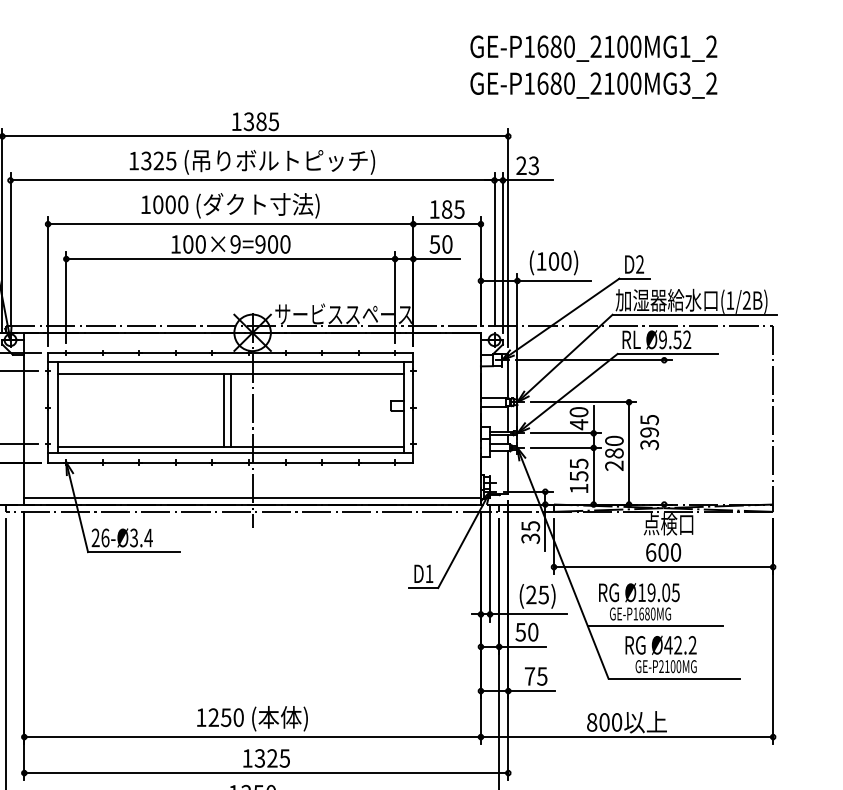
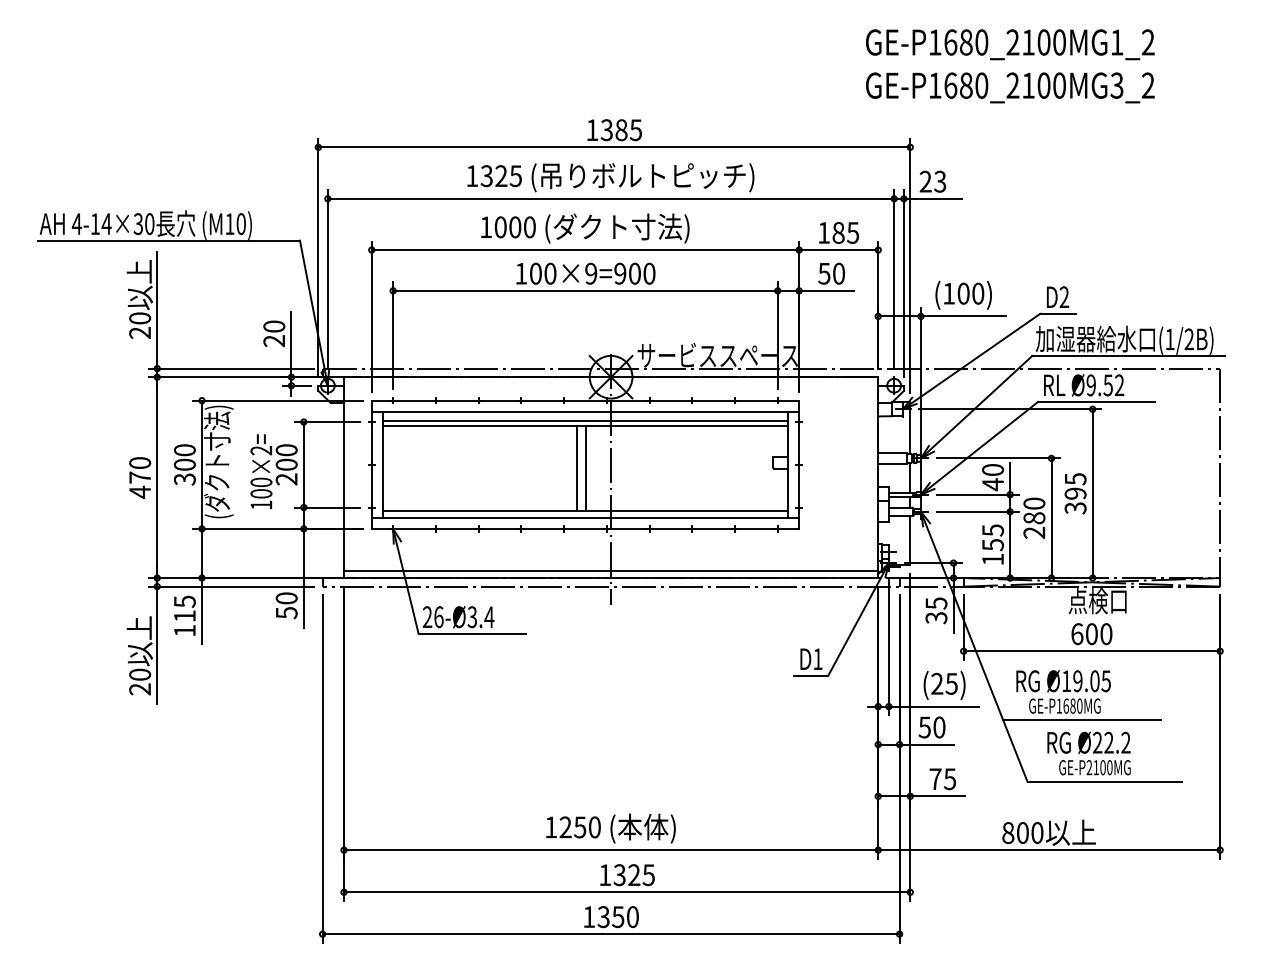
line: (229, 369) -> (584, 420), added
line: (664, 432) -> (1092, 493), added
text: (668, 645) -> (1097, 742), Ø42.2 -> Ø22.2

